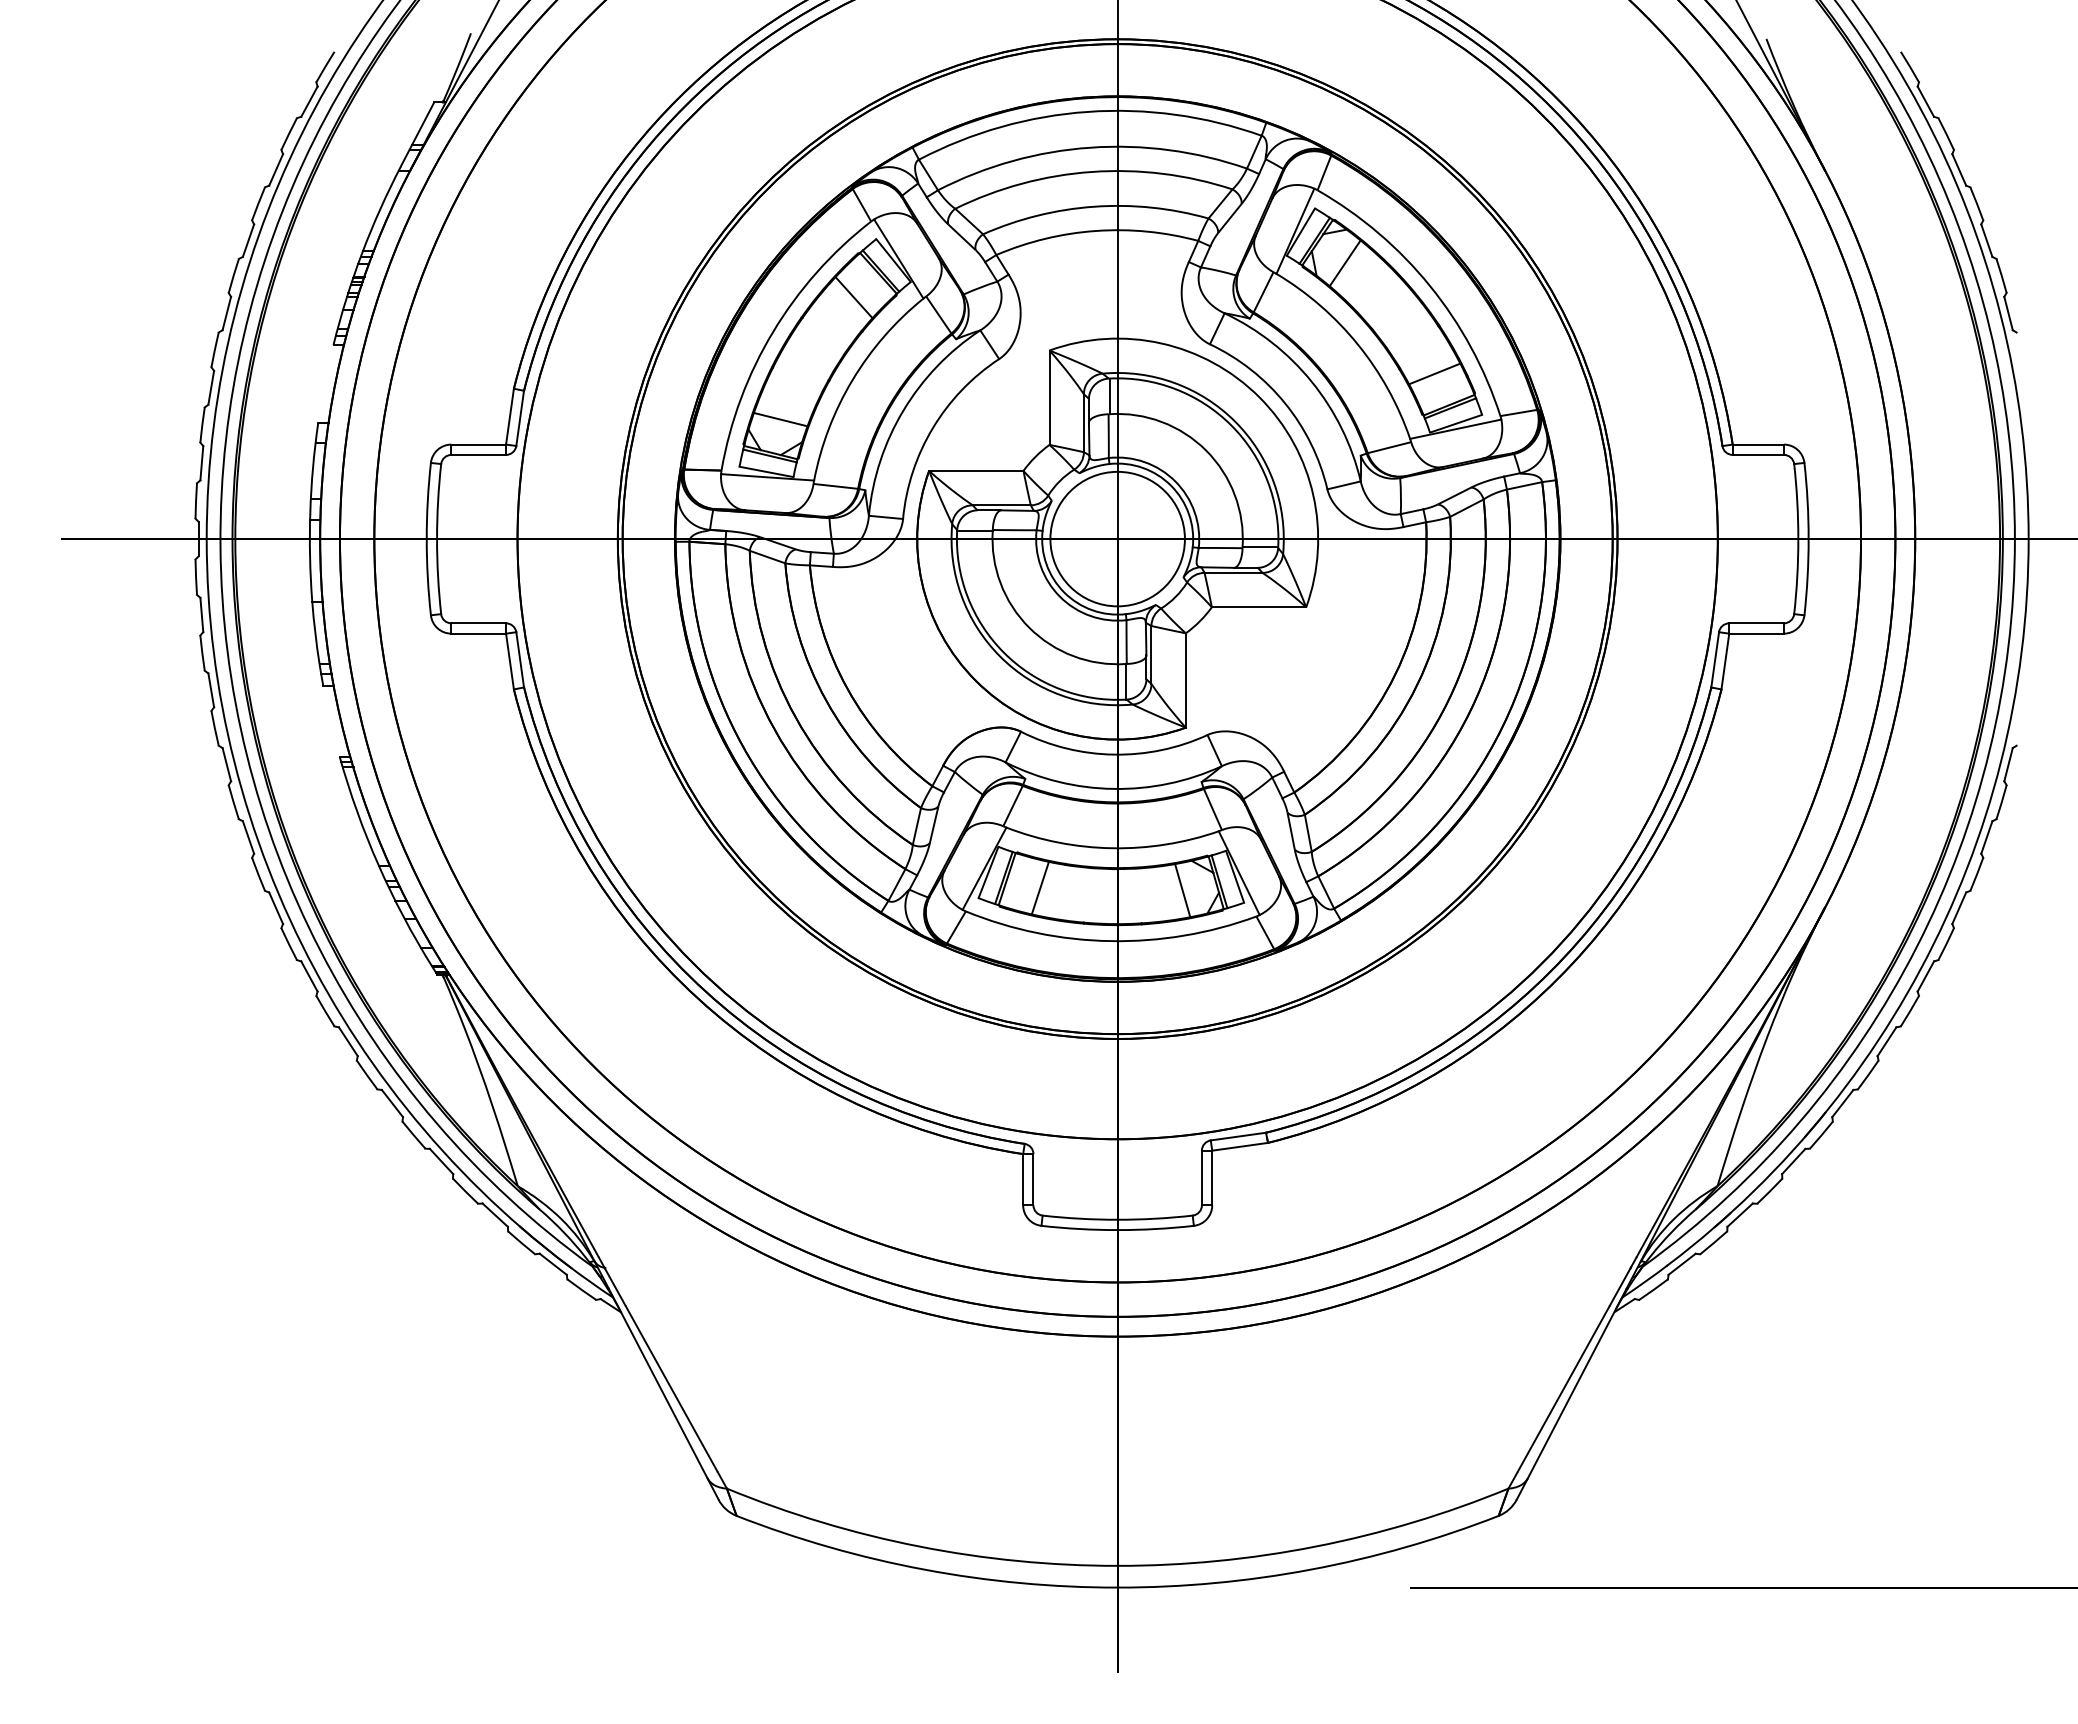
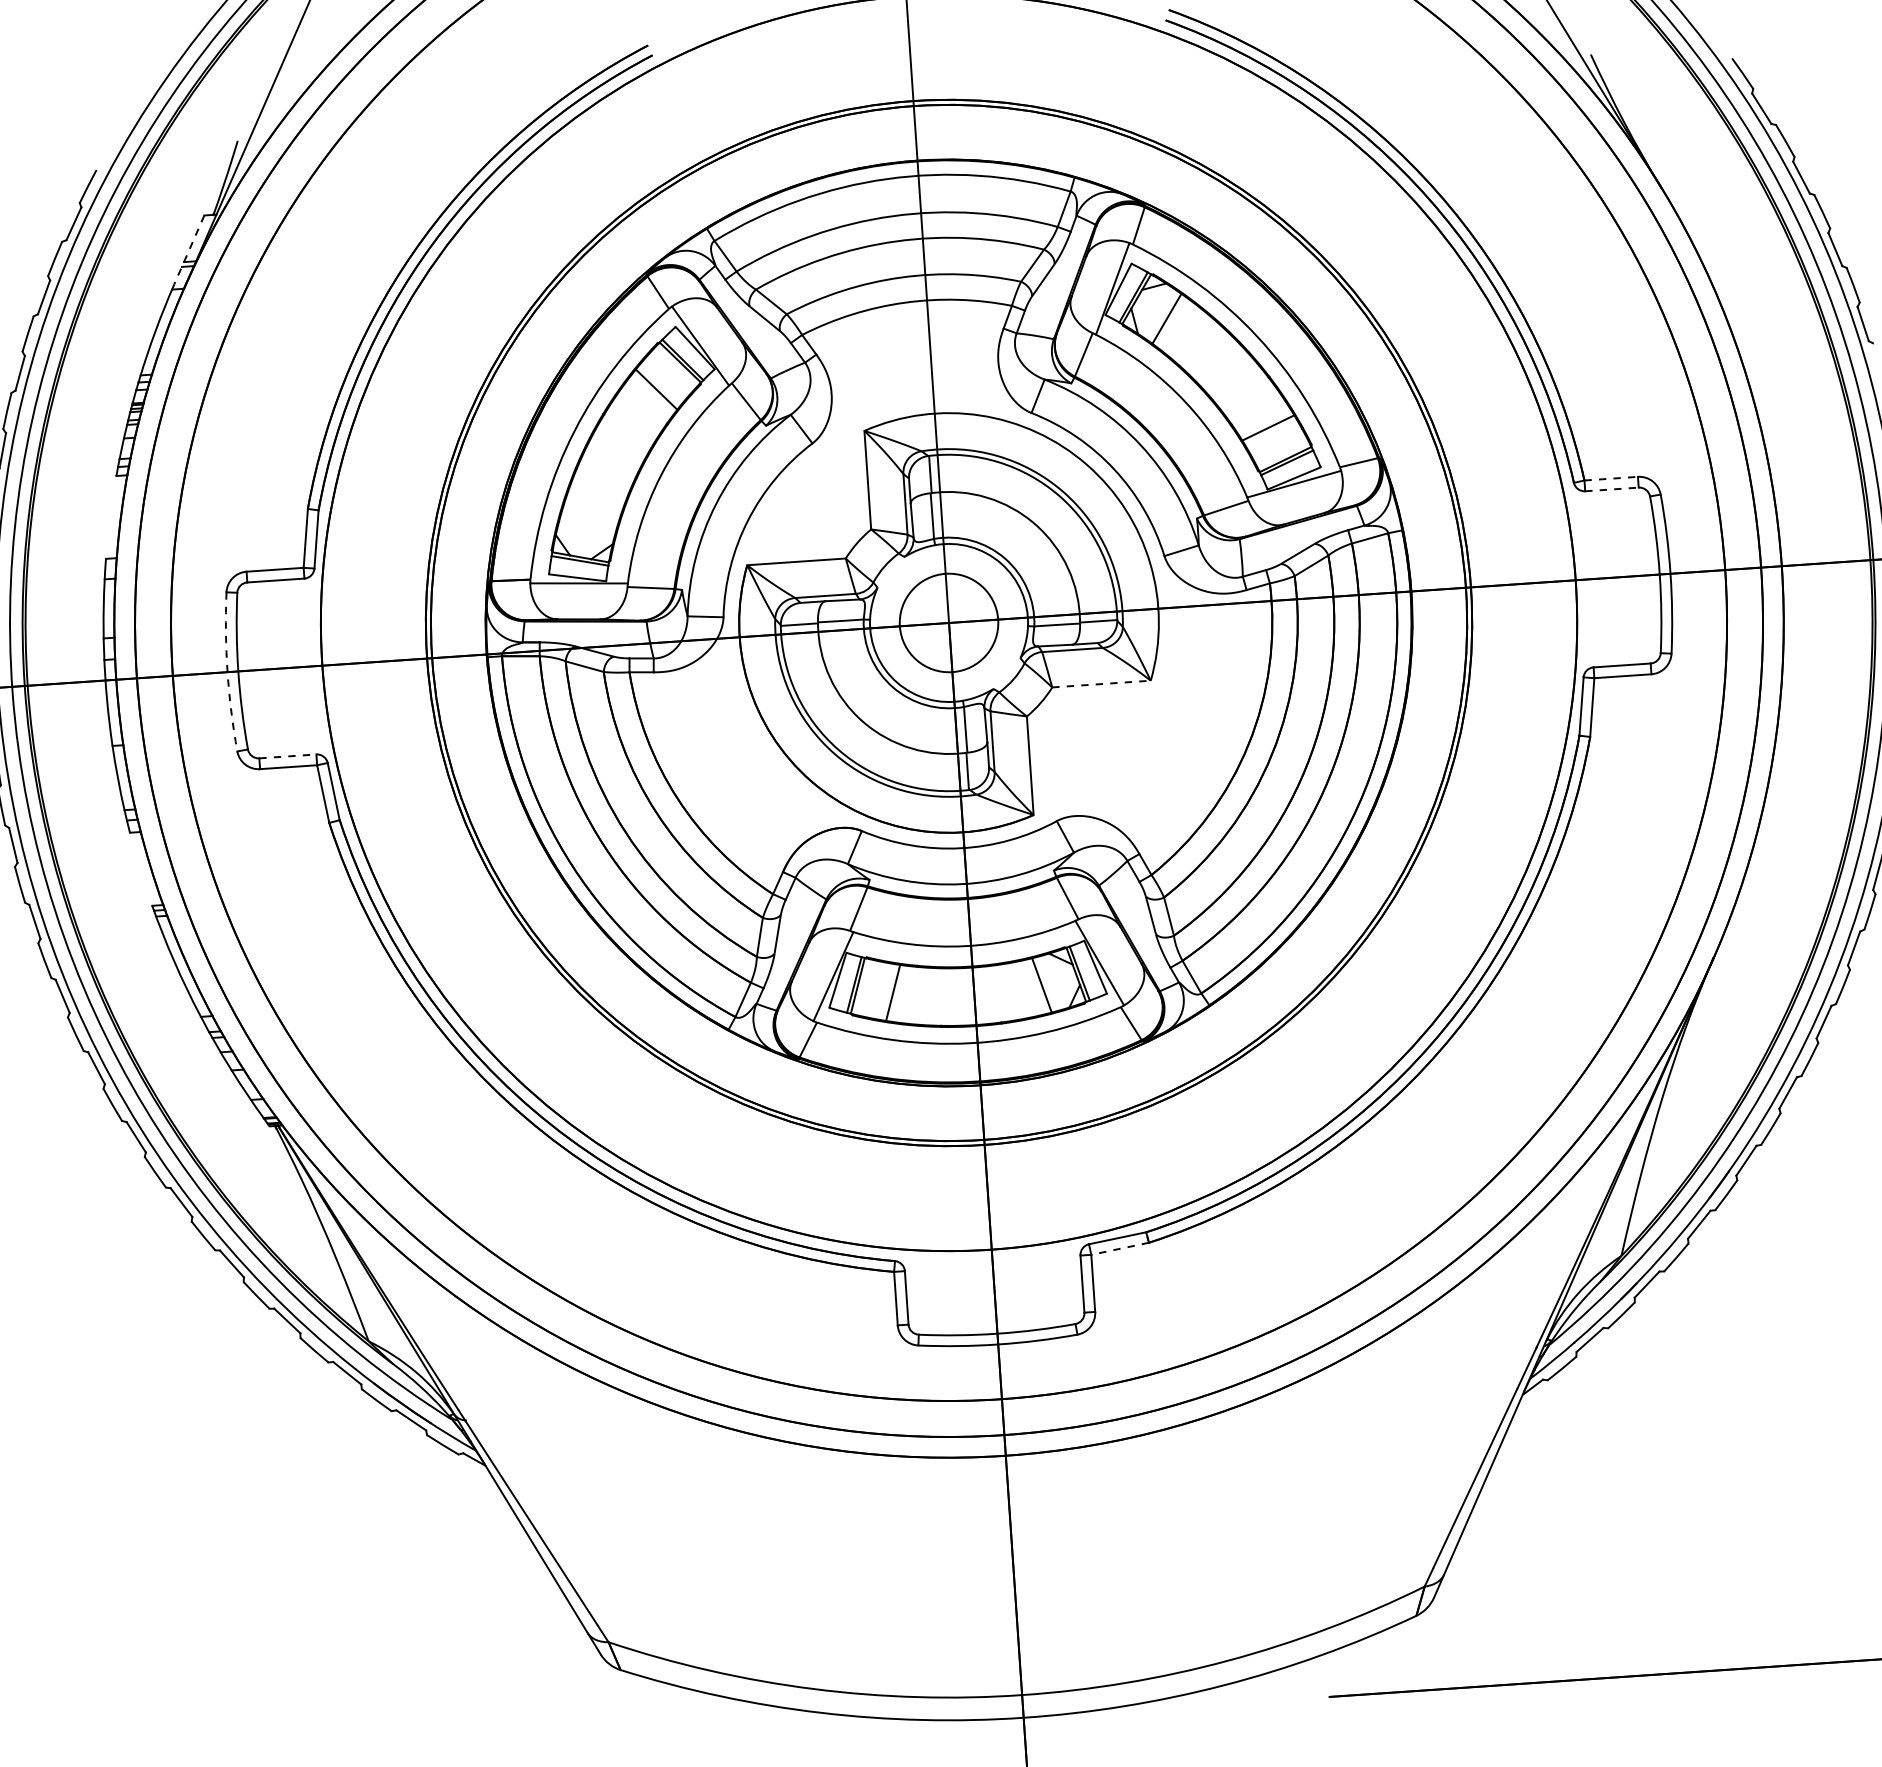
line: (417, 134) -> (189, 250), solid -> dashed
line: (780, 419) -> (588, 522), removed
line: (1758, 444) -> (1611, 478), solid -> dashed
line: (1758, 454) -> (1612, 489), solid -> dashed
circle: (1117, 538) -> (948, 622), size x0.7
arc: (426, 539) -> (227, 672), solid -> dashed
line: (1259, 607) -> (1101, 684), solid -> dashed
line: (479, 623) -> (288, 756), solid -> dashed
line: (1239, 1146) -> (1119, 1248), solid -> dashed

